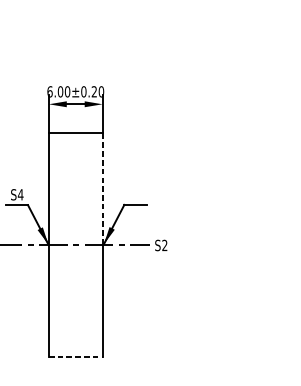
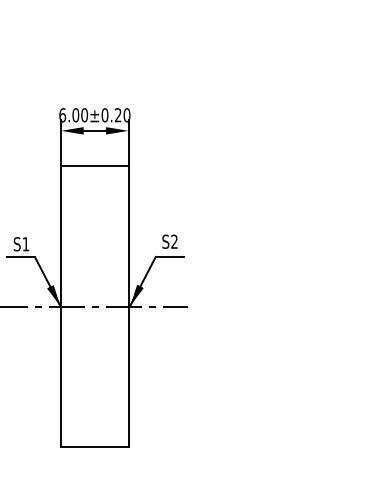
line: (102, 188) -> (128, 236), dashed -> solid
text: (20, 194) -> (25, 244), S4 -> S1
text: (160, 245) -> (169, 241), moved
line: (75, 356) -> (94, 446), dashed -> solid

